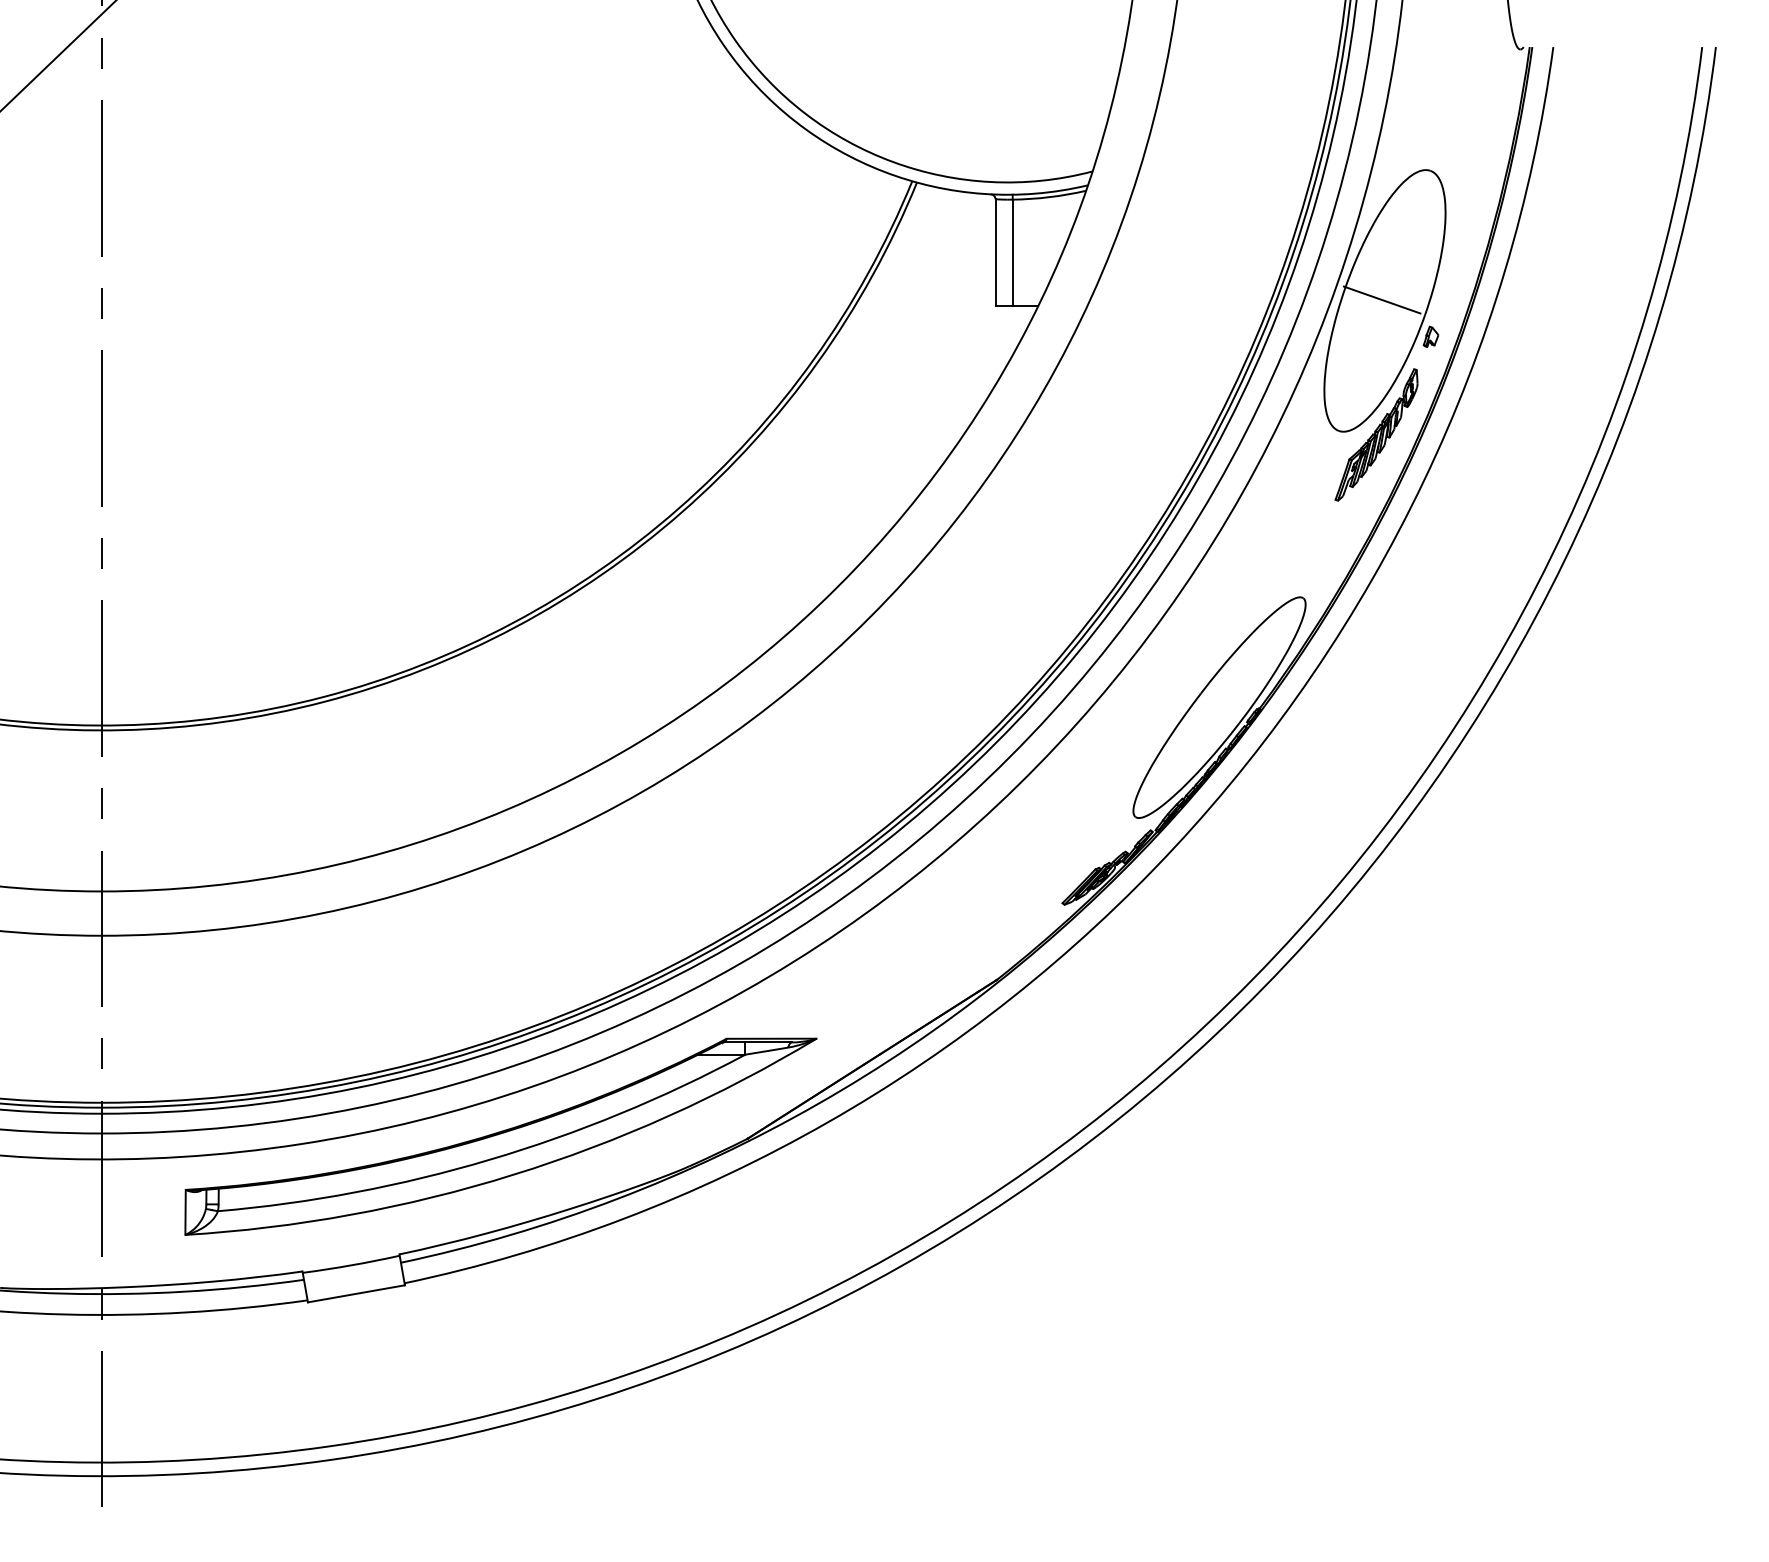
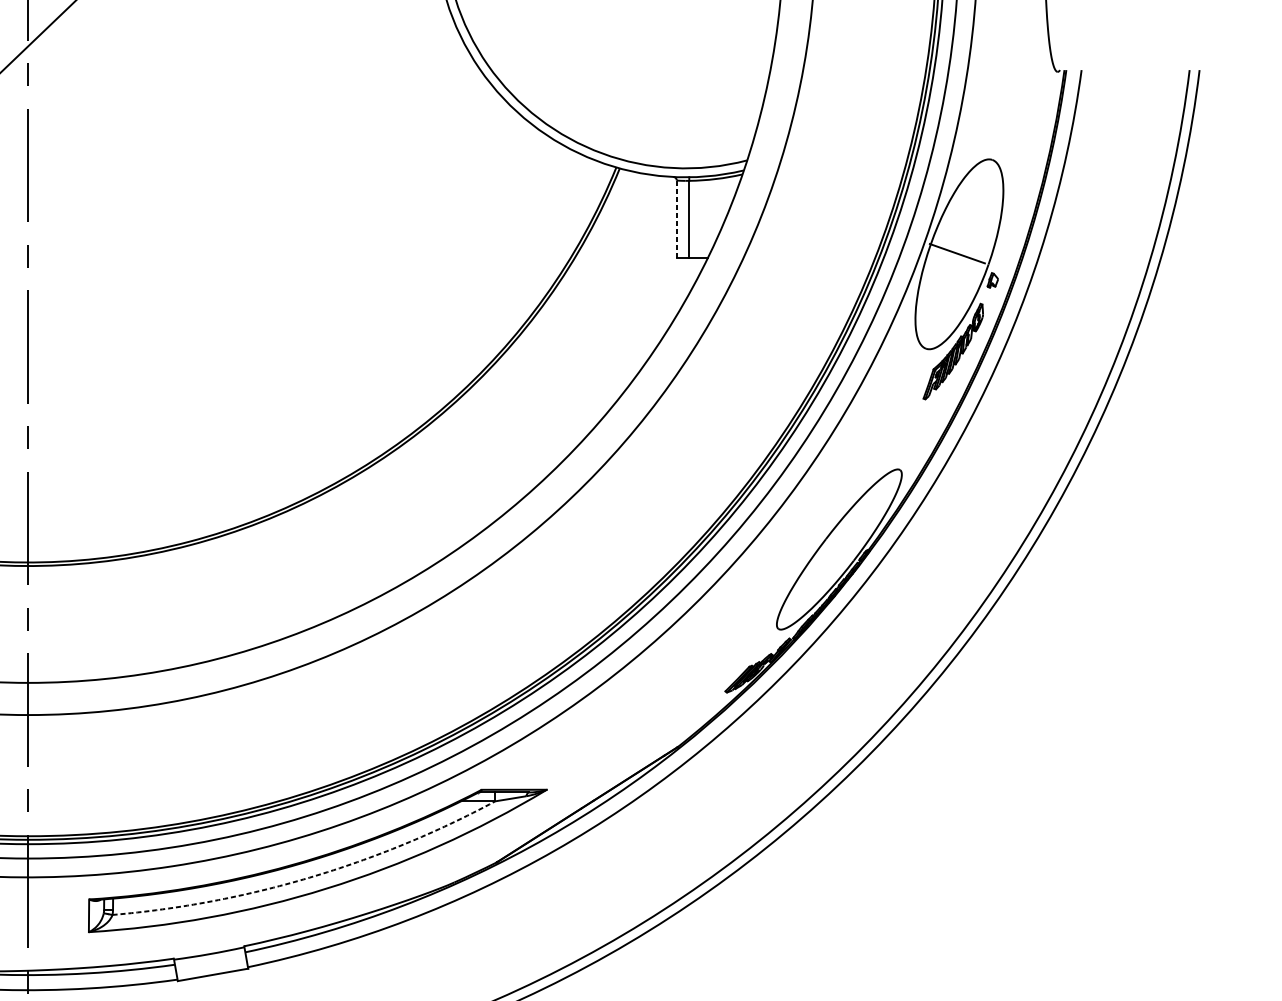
line: (995, 251) -> (676, 218), solid -> dashed
arc: (489, 1159) -> (309, 877), solid -> dashed

